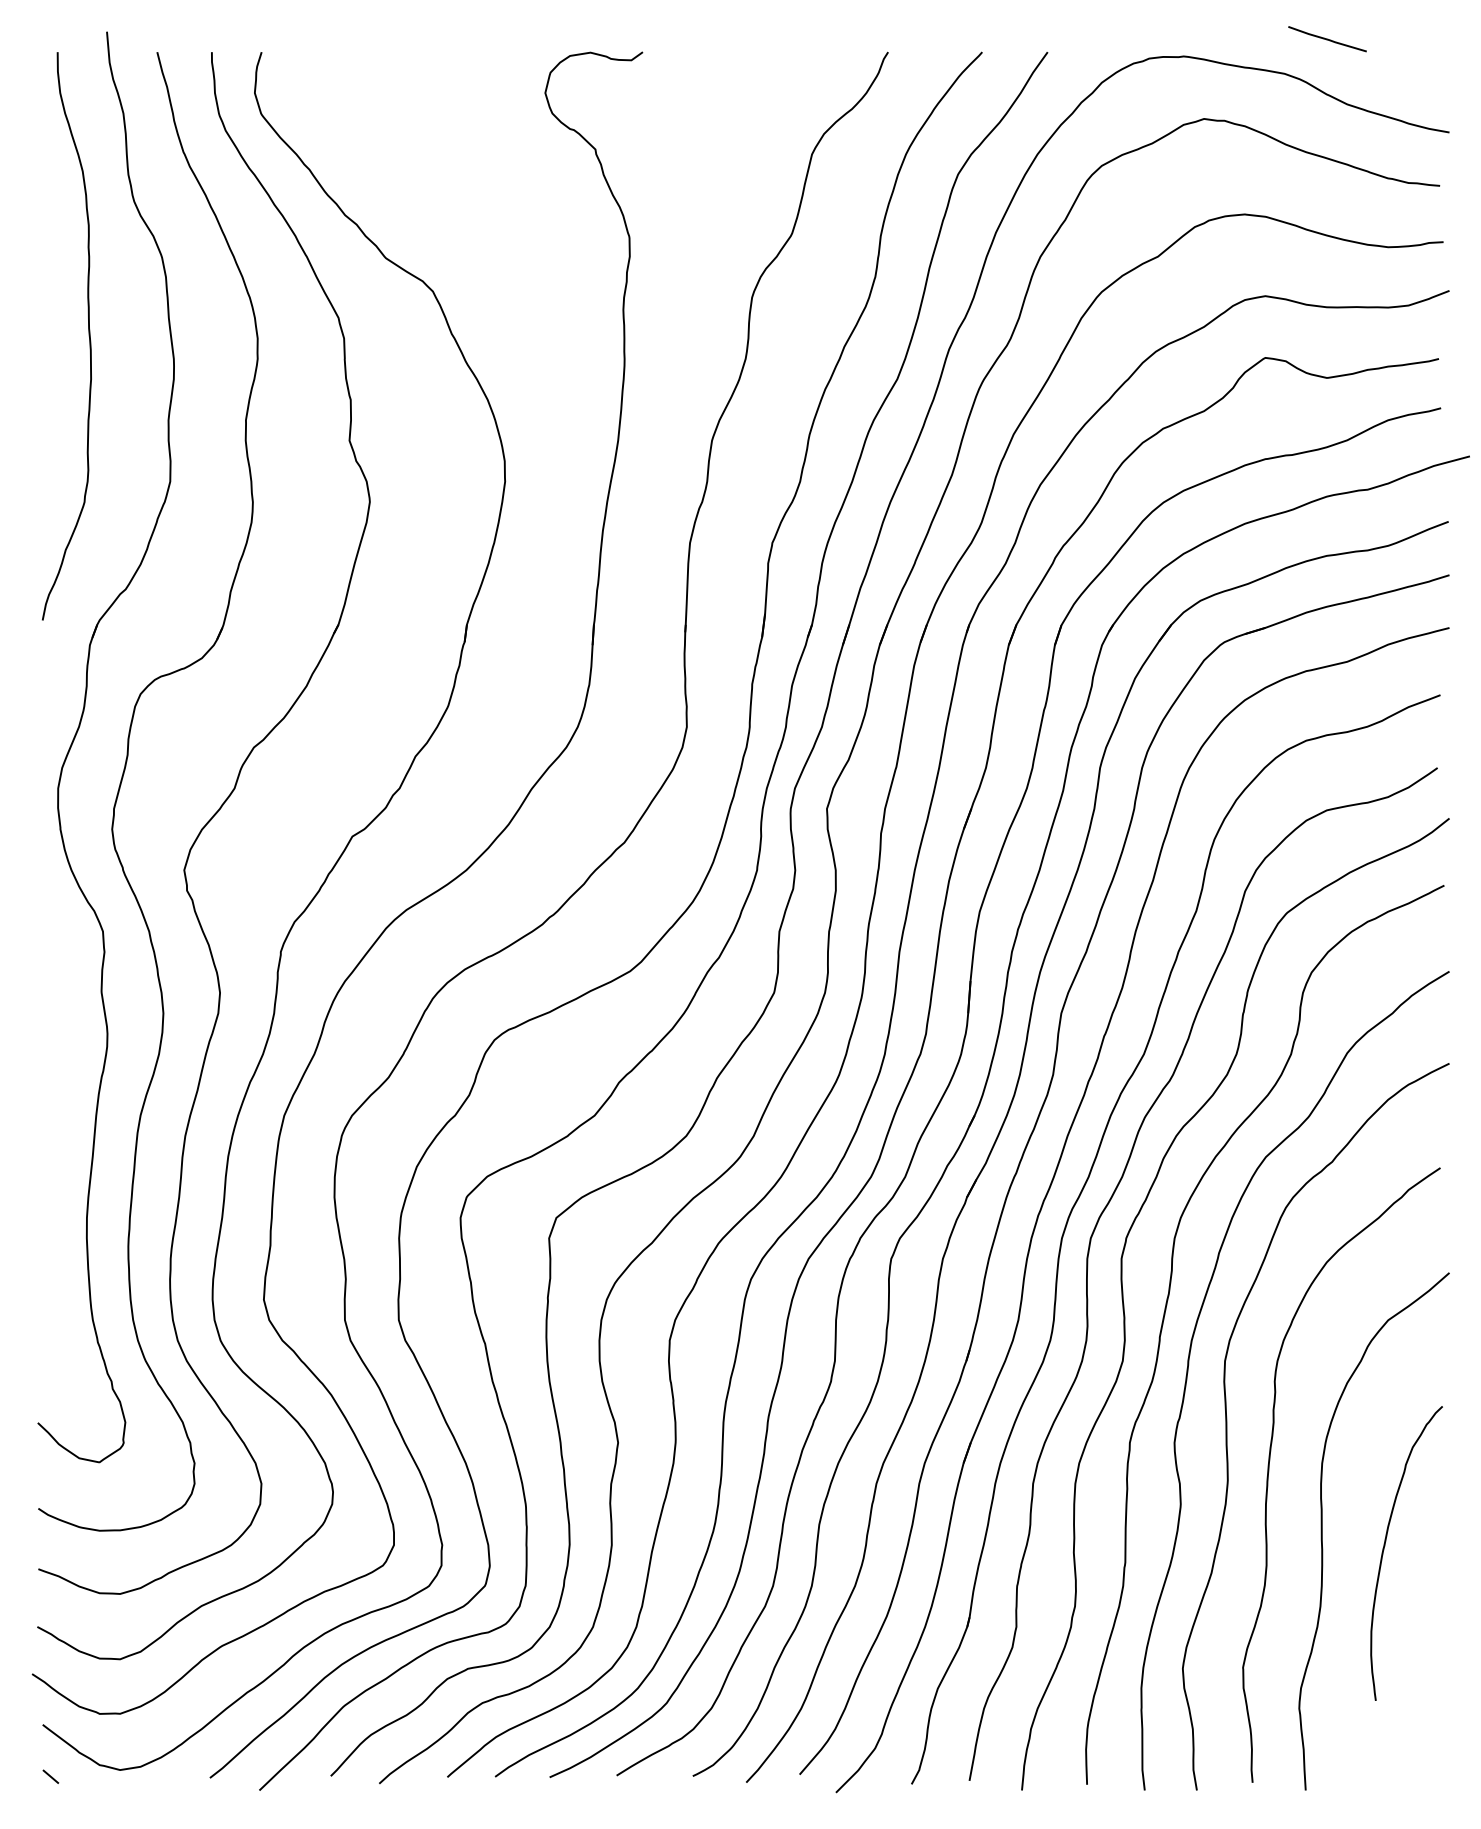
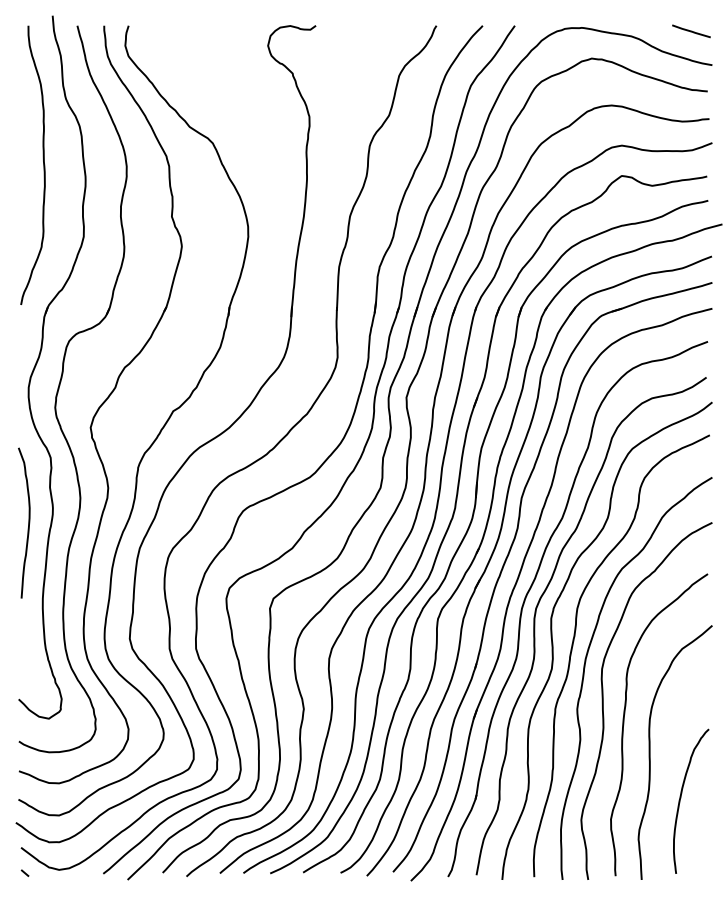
line: (1327, 39) -> (691, 31), moved
curve: (57, 1063) -> (28, 522), added
curve: (1386, 1547) -> (681, 798), moved

